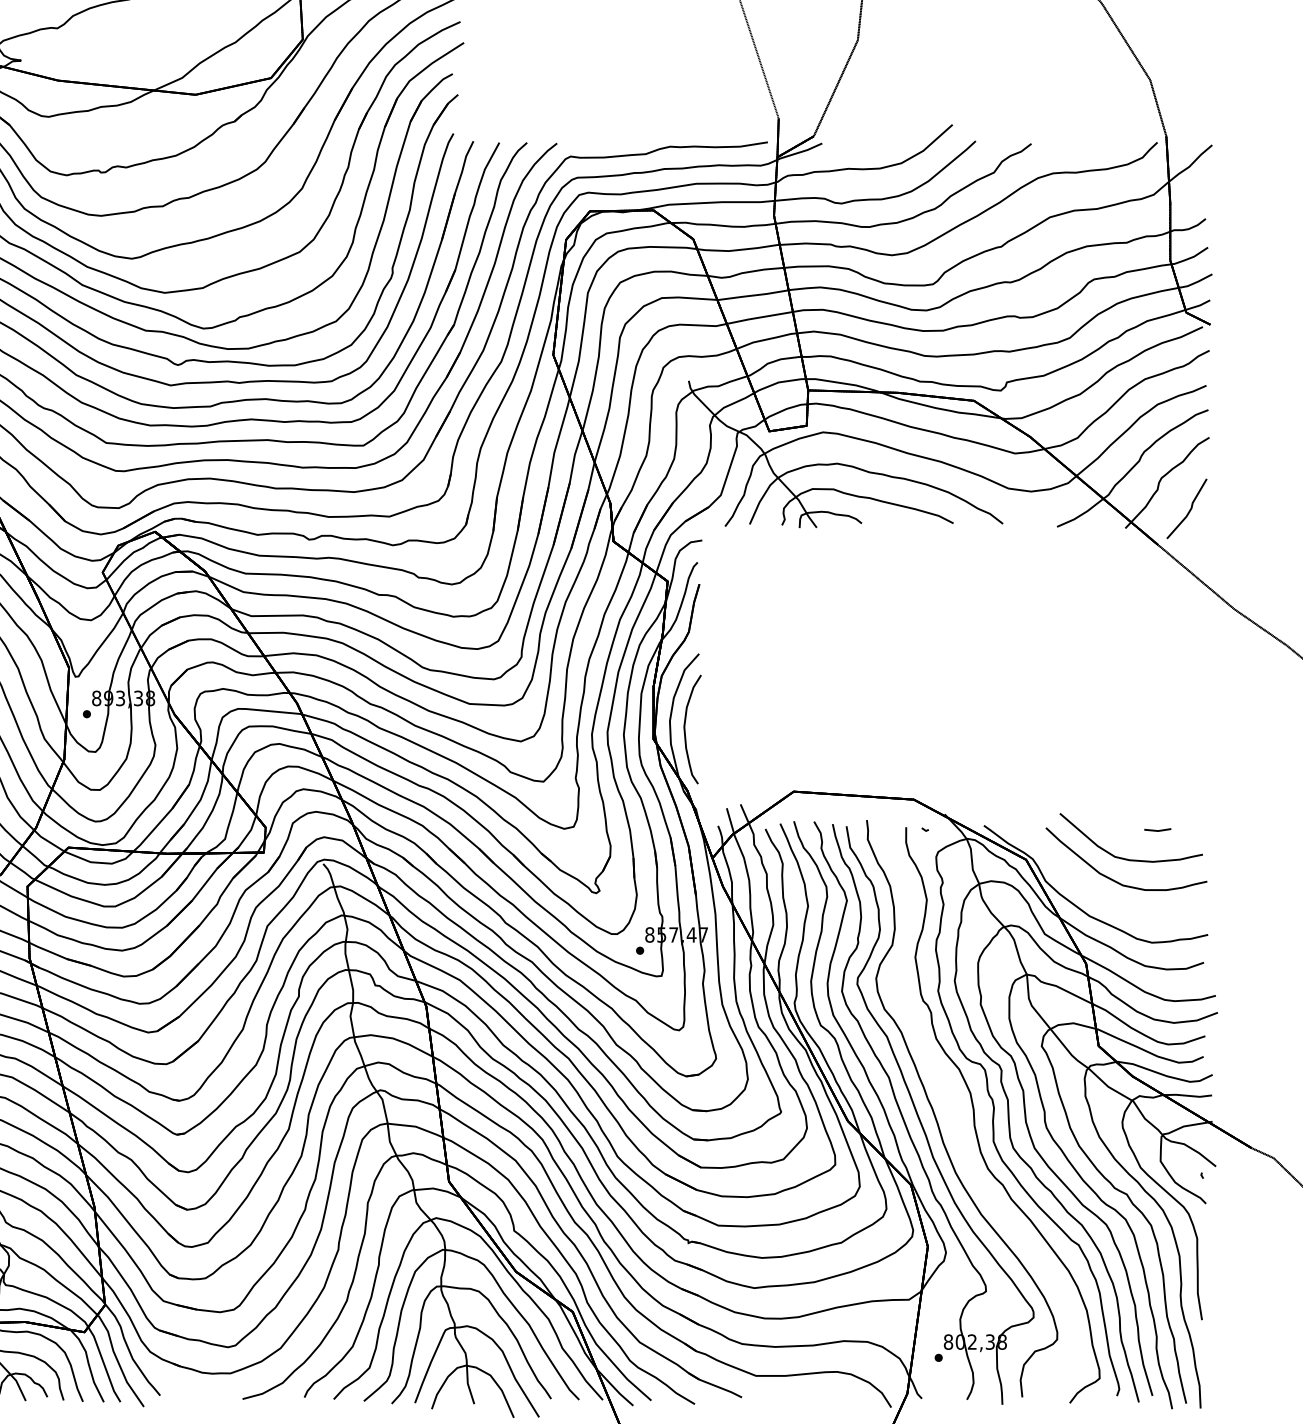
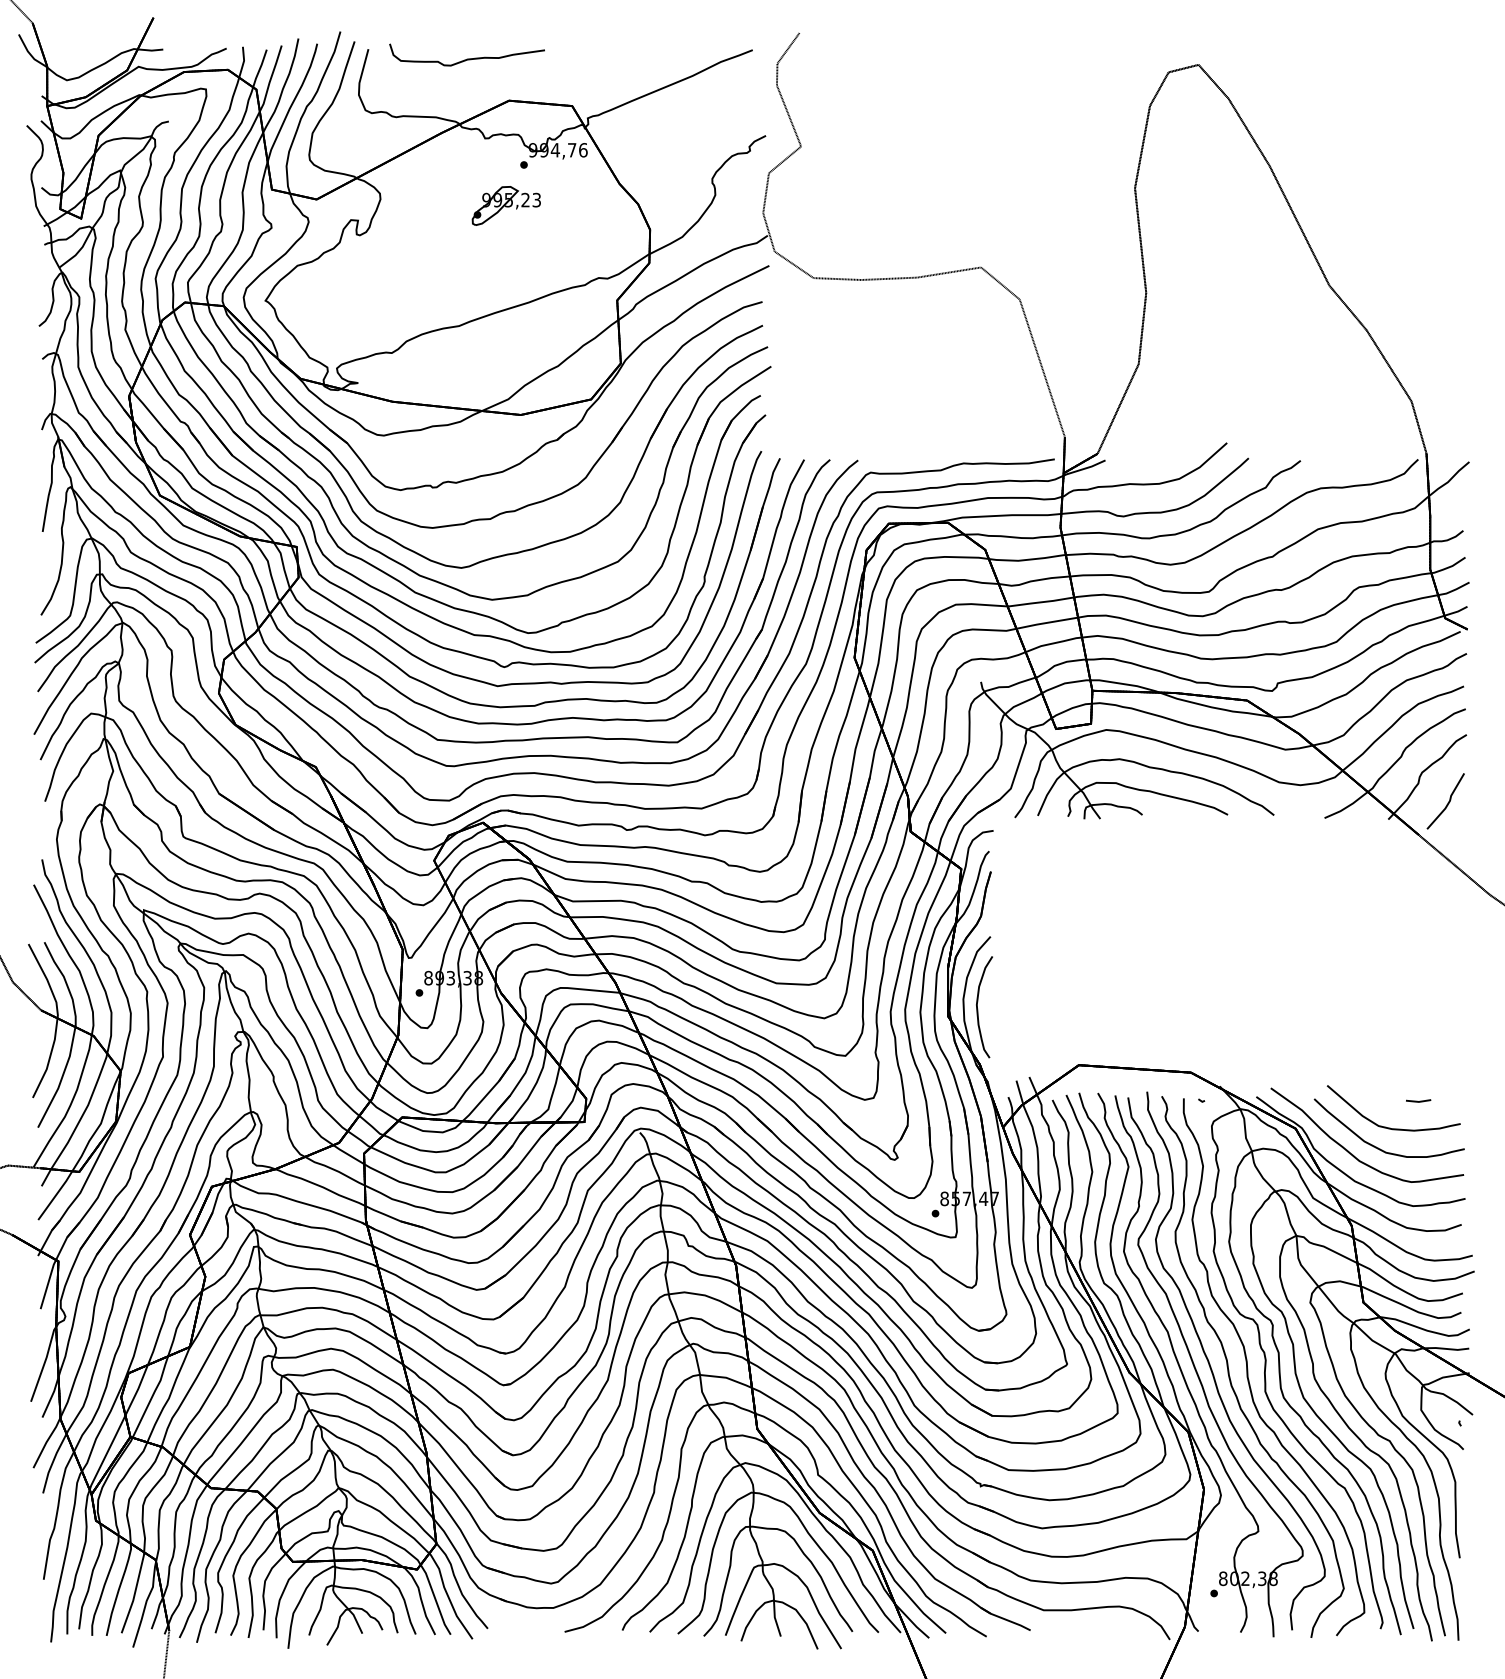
part: (962, 1143) -> (1236, 1393), added

